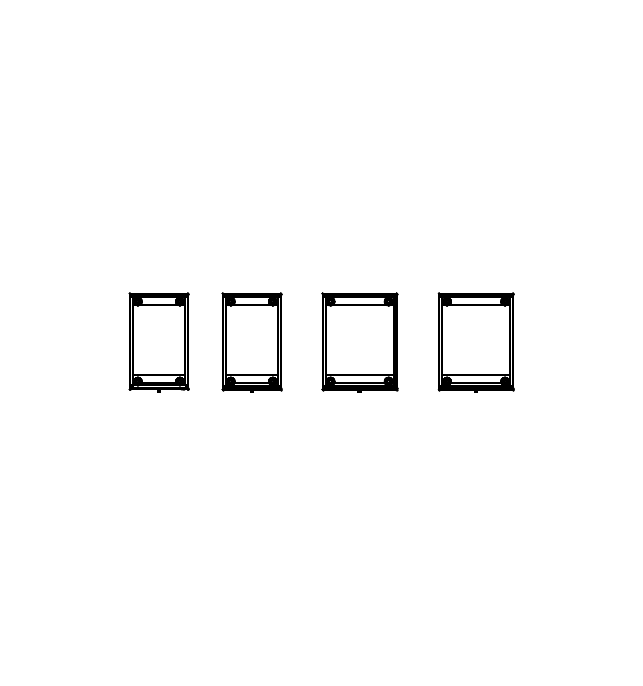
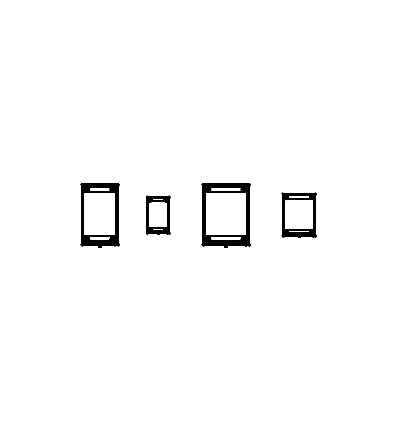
part: (250, 343) -> (157, 215), size x0.6
part: (475, 343) -> (298, 215), size x0.7

